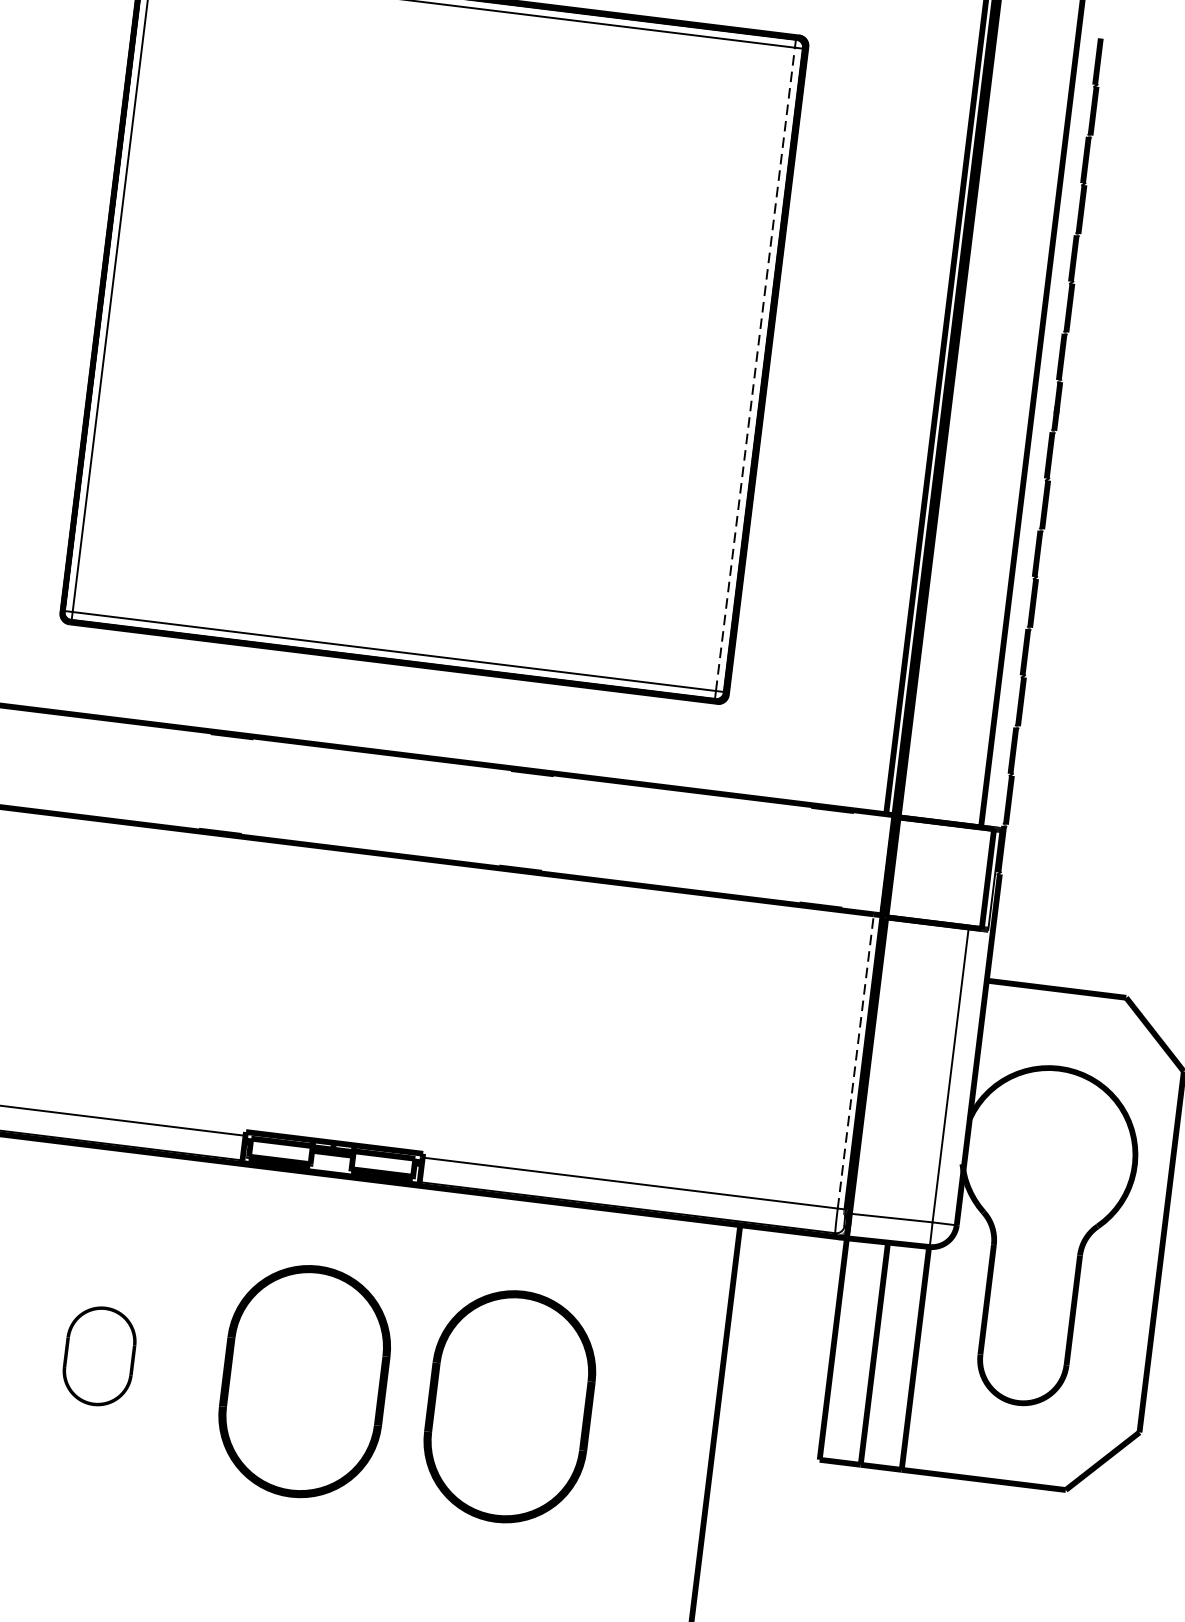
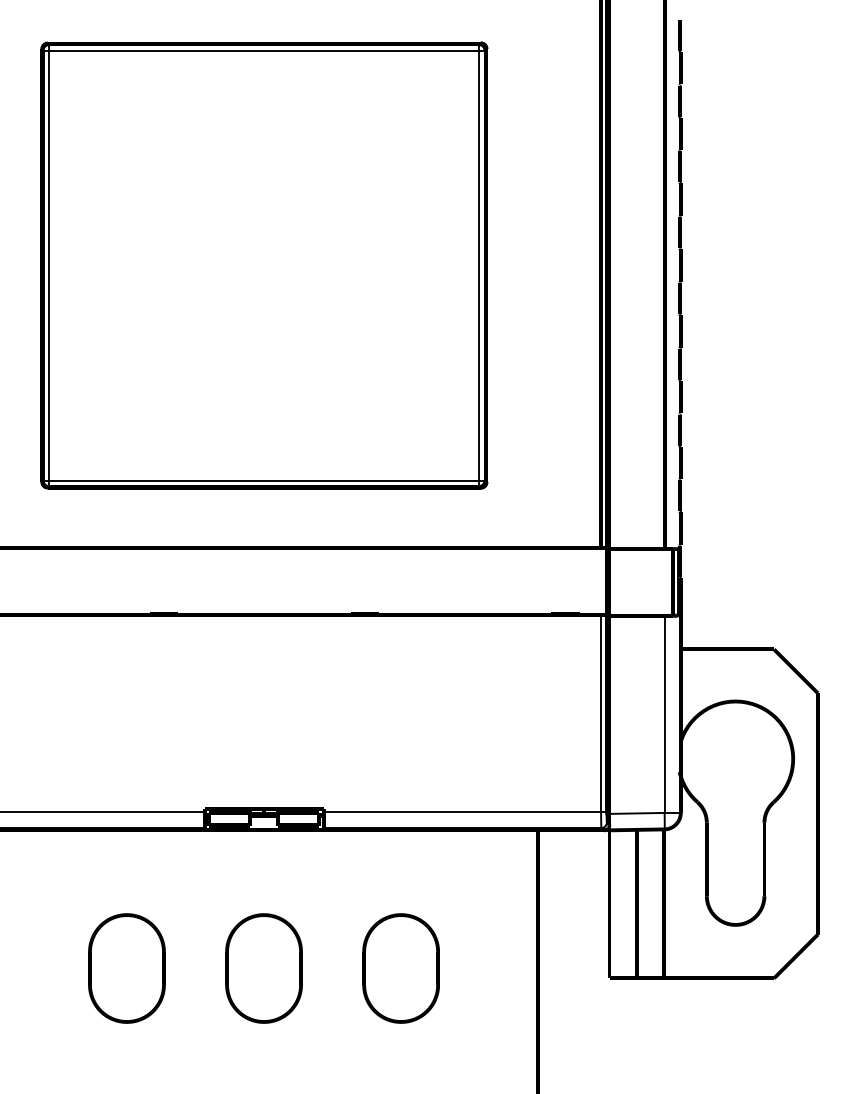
line: (756, 369) -> (479, 265), dashed -> solid
line: (856, 1060) -> (601, 712), dashed -> solid
part: (98, 1356) -> (126, 968), size x1.67
part: (303, 1381) -> (263, 968), size x0.71
part: (508, 1406) -> (400, 968), size x0.71

